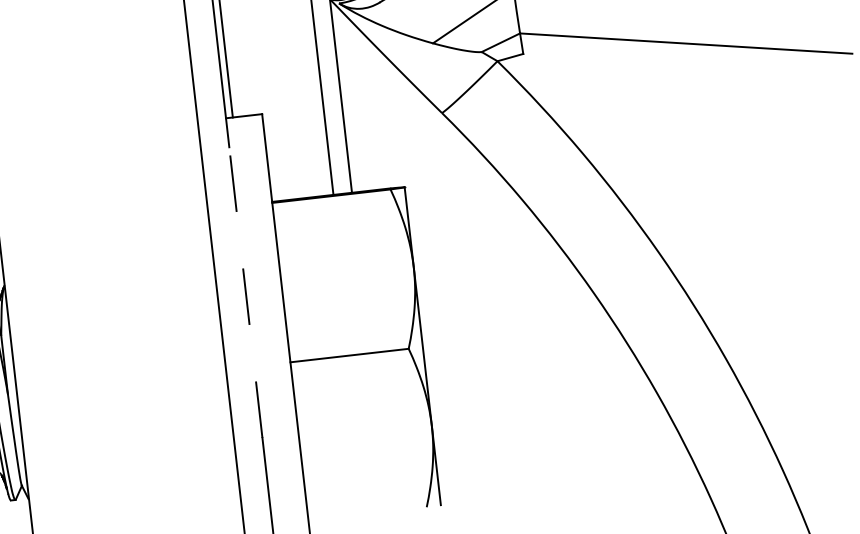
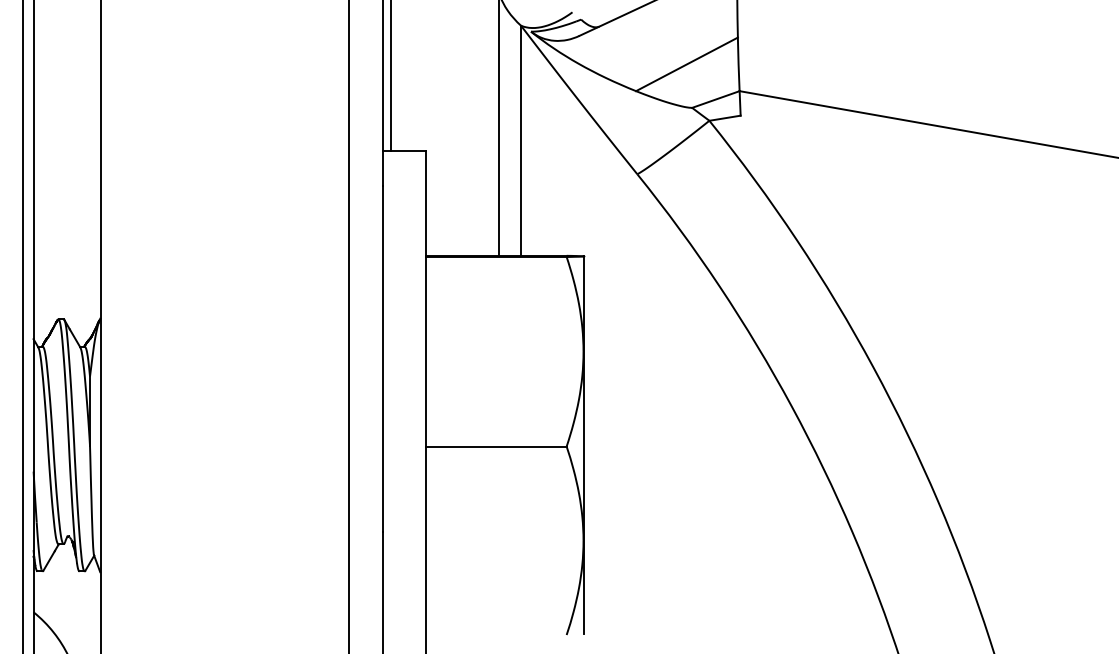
line: (246, 292) -> (383, 358), dashed -> solid

